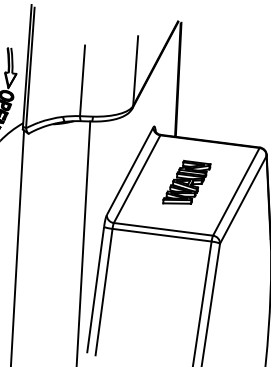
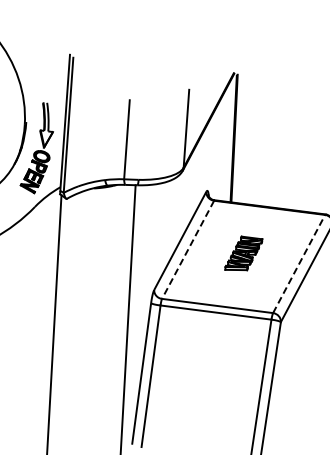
line: (137, 178) -> (188, 249), solid -> dashed
part: (186, 182) -> (243, 253), size x0.7
line: (236, 192) -> (299, 264), solid -> dashed

